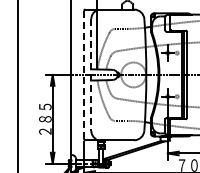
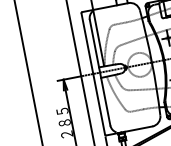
line: (84, 74) -> (93, 73), dashed -> solid
line: (91, 75) -> (100, 73), dashed -> solid

